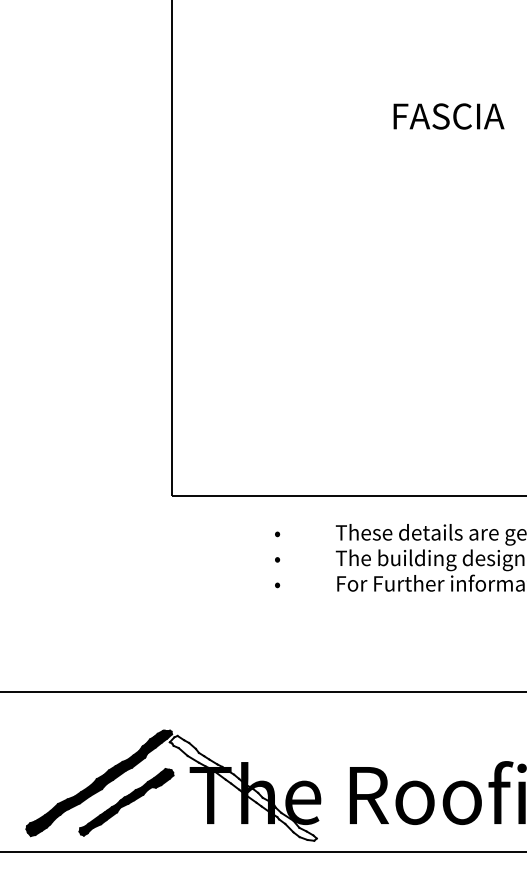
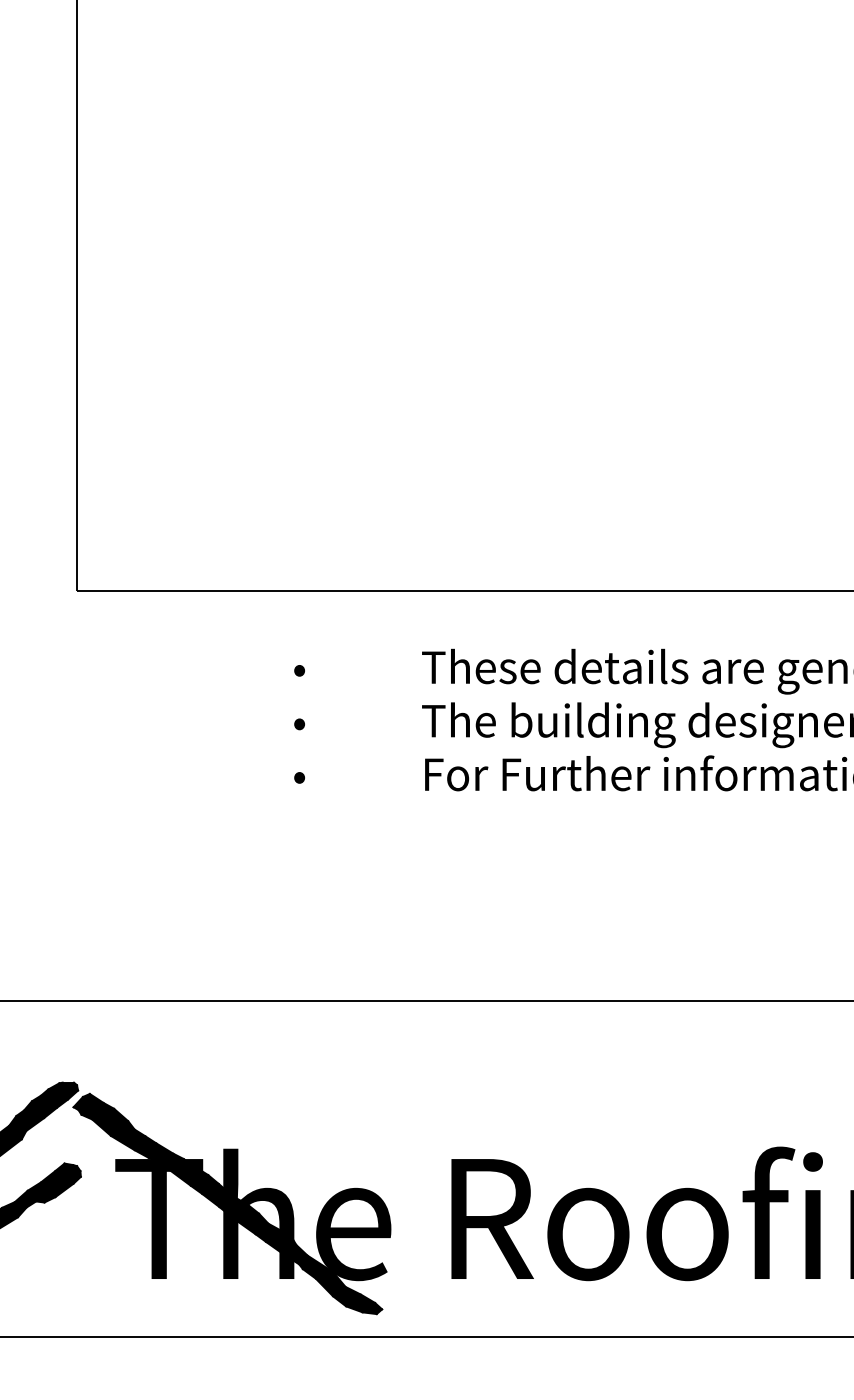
fill: (242, 787) -> (226, 1202), added

